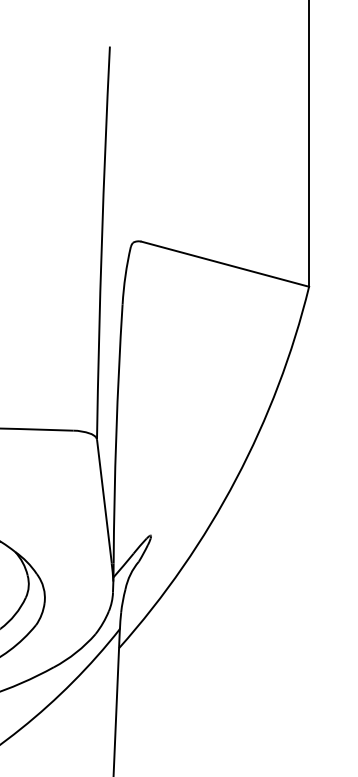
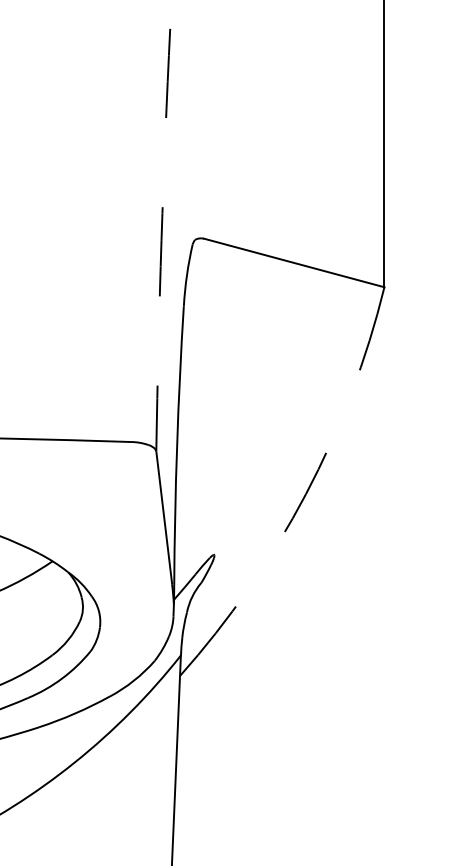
arc: (101, 243) -> (161, 240), solid -> dashed
arc: (236, 479) -> (306, 494), solid -> dashed

